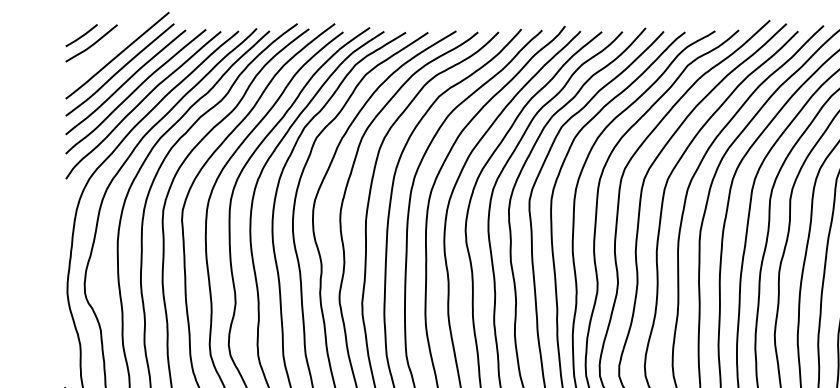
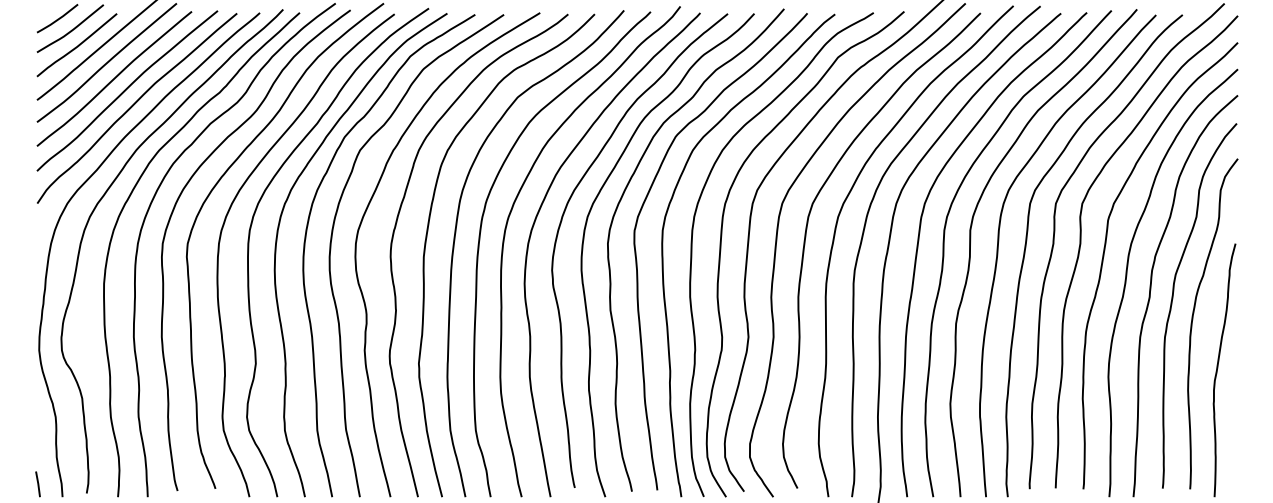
curve: (97, 56) -> (77, 45), added

